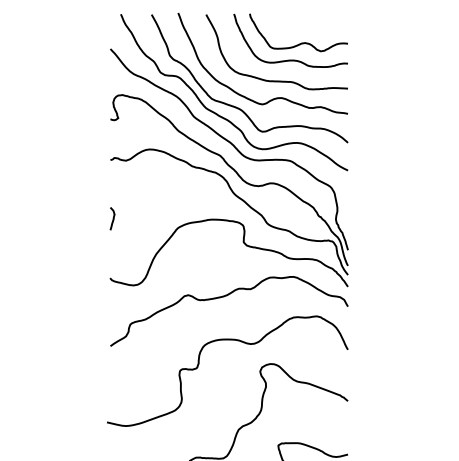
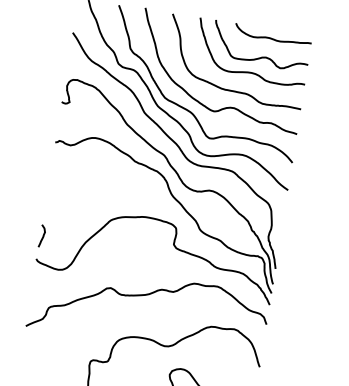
curve: (308, 22) -> (272, 37), added
curve: (112, 218) -> (42, 235), moved

